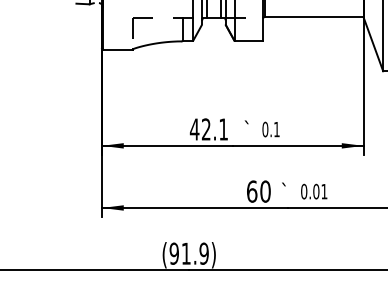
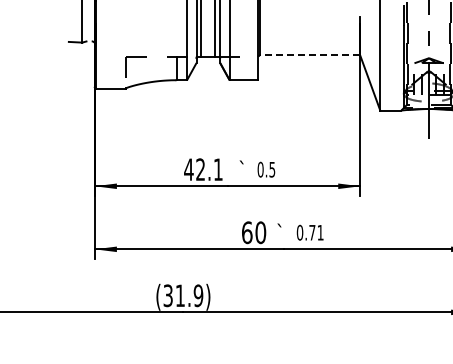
line: (313, 17) -> (309, 55), solid -> dashed
text: (277, 129) -> (272, 169), 0.1 -> 0.5
text: (316, 191) -> (312, 232), 0.01 -> 0.71
text: (173, 253) -> (167, 295), (91.9) -> (31.9)

